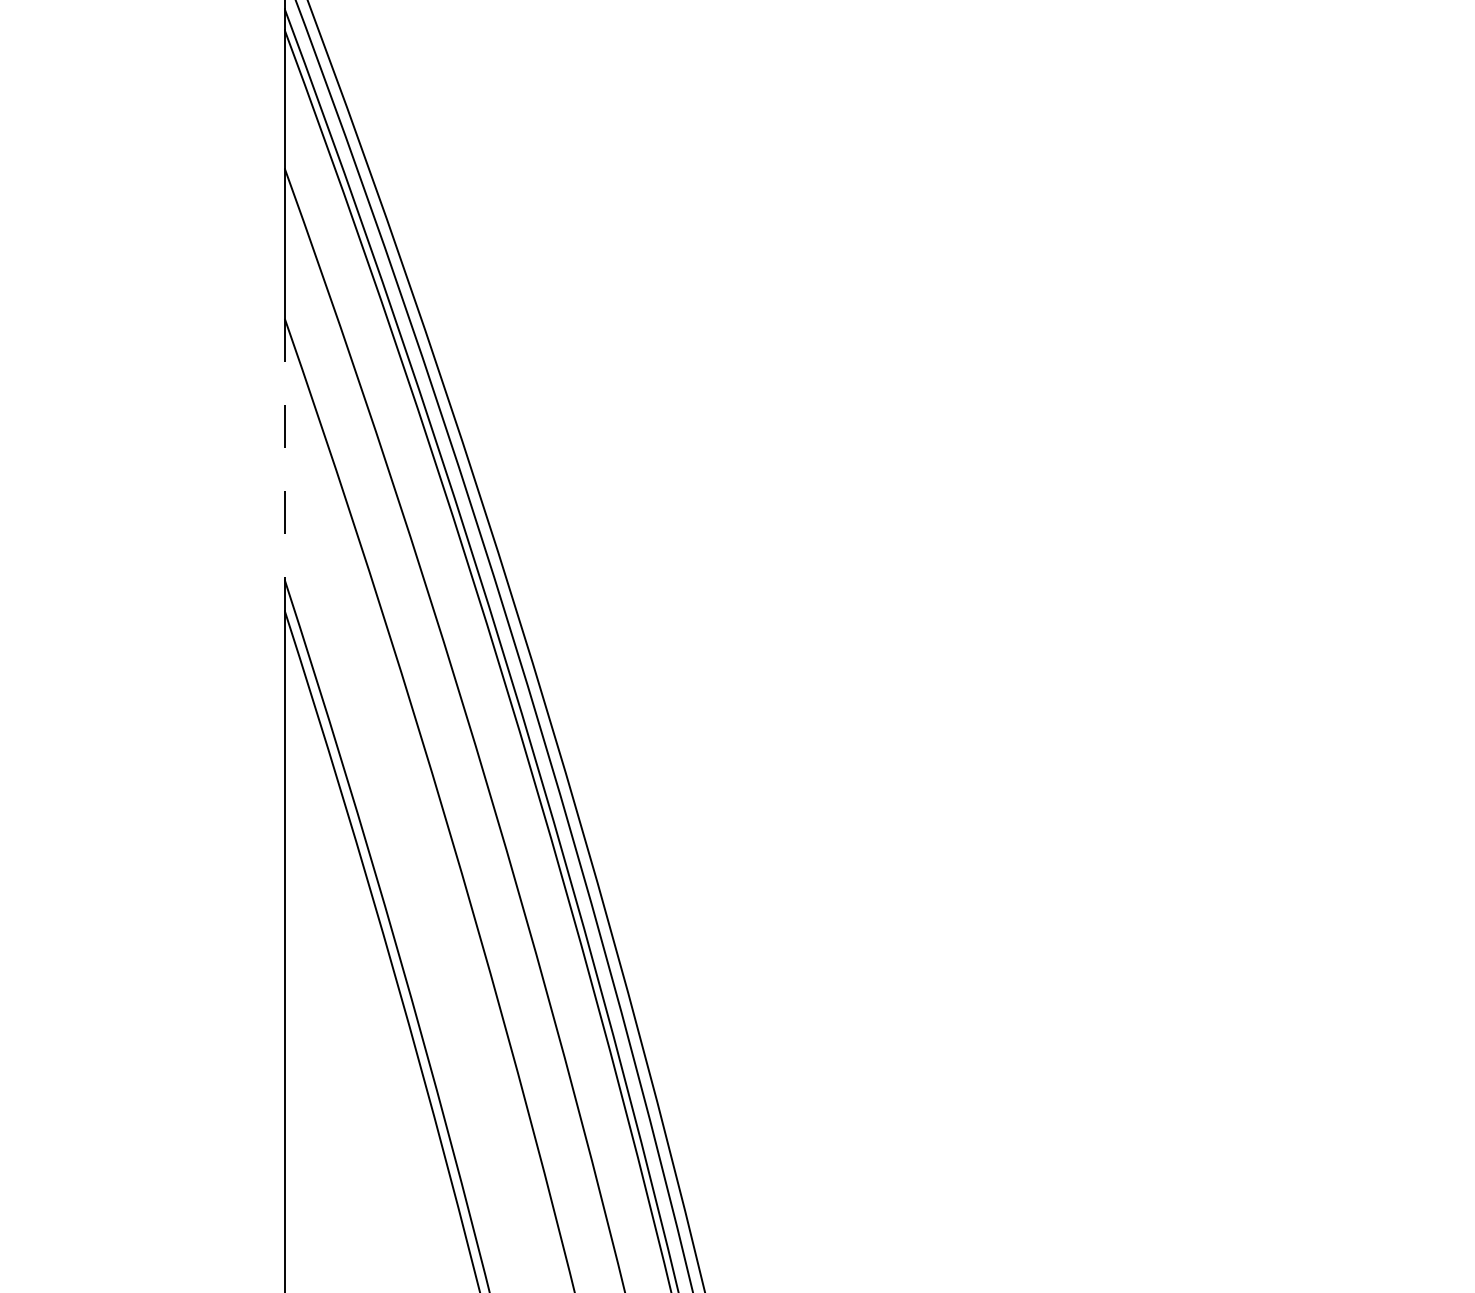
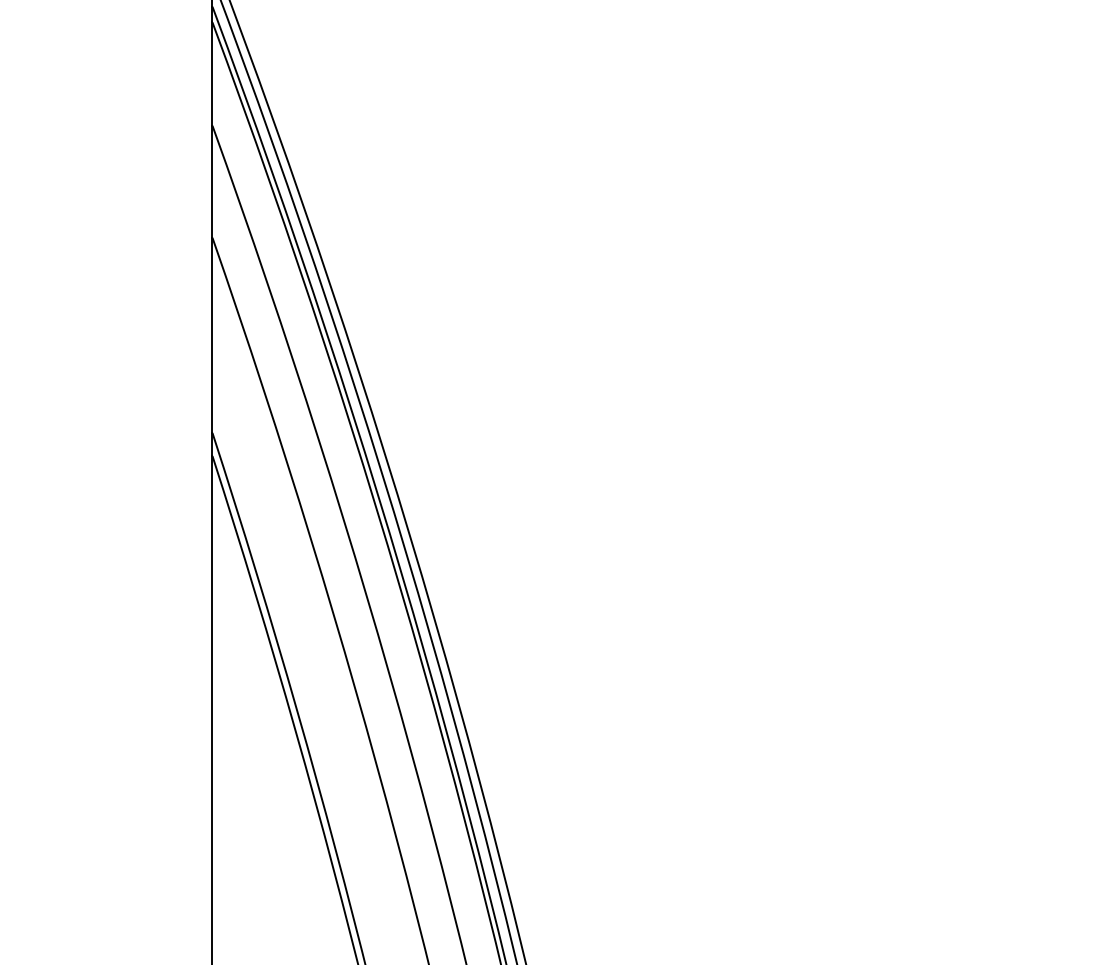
line: (284, 449) -> (212, 335), dashed -> solid

